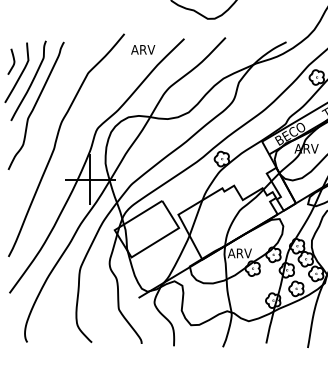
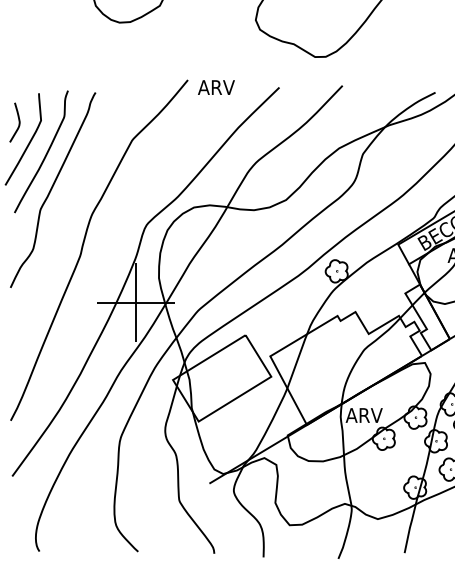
text: (143, 49) -> (216, 87), moved

